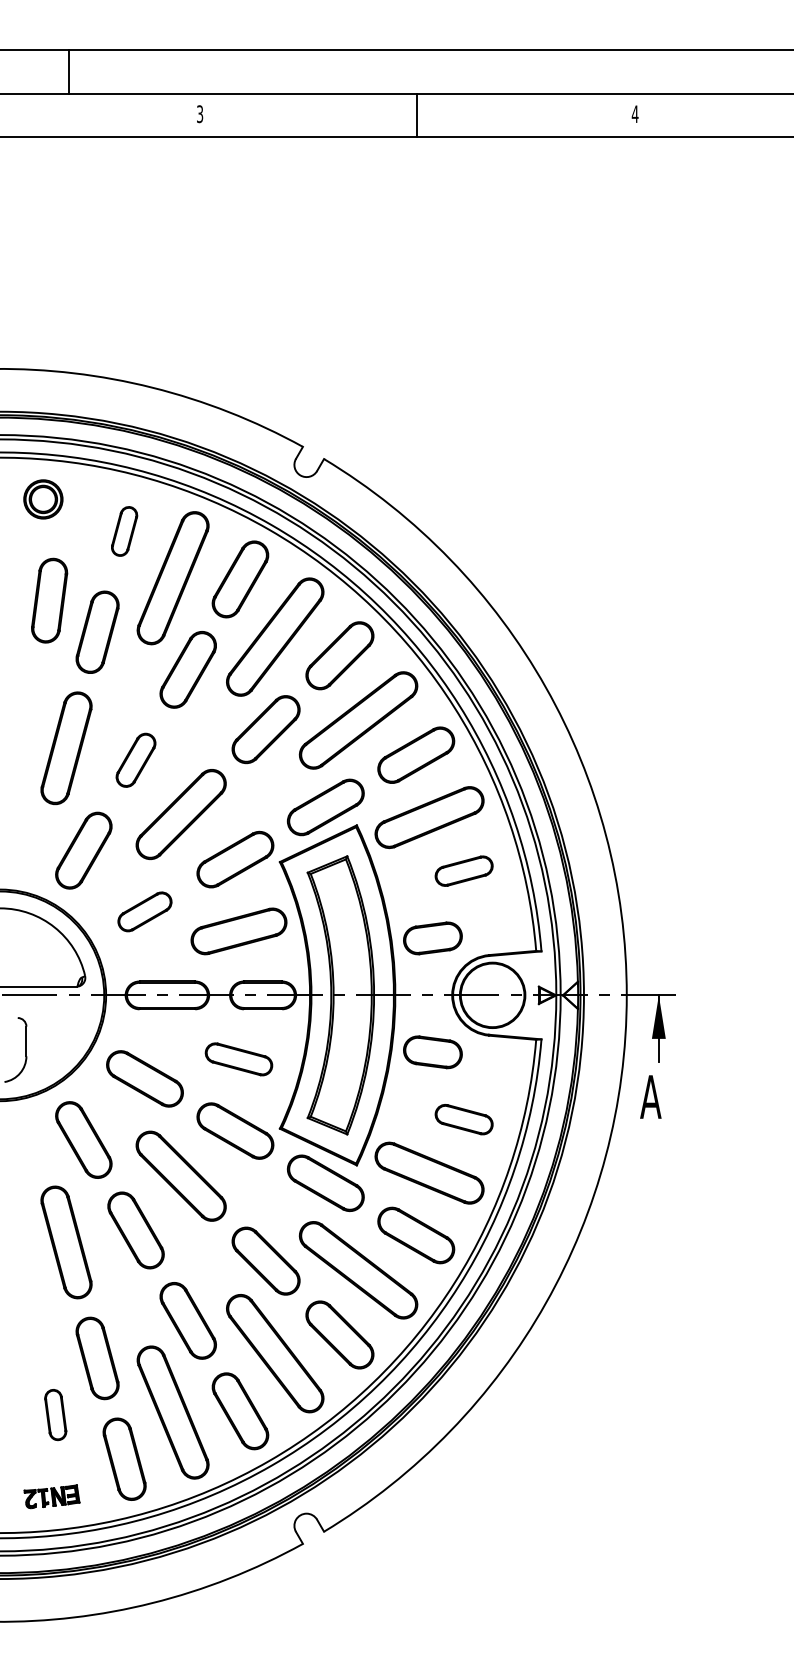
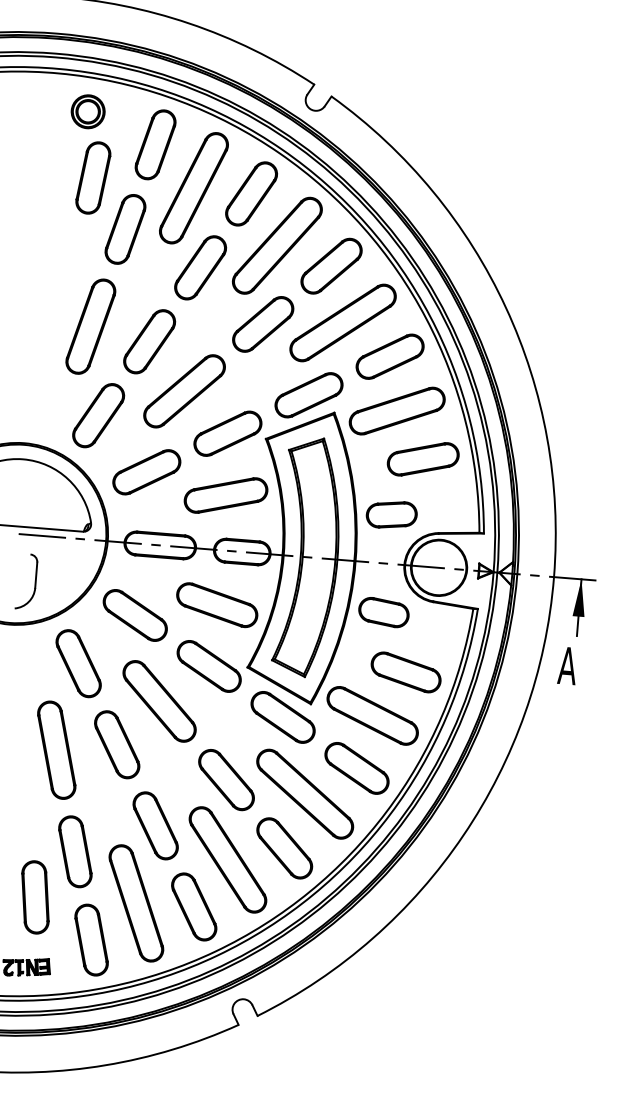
part: (124, 531) -> (155, 144), size x1.67
part: (49, 600) -> (93, 177), moved
part: (135, 760) -> (149, 341), size x1.43
part: (463, 871) -> (422, 459), size x1.43
part: (144, 911) -> (146, 471), size x1.43
part: (238, 1059) -> (216, 605), size x1.43
part: (463, 1119) -> (405, 672), size x1.43
part: (55, 1414) -> (35, 896), size x1.67

